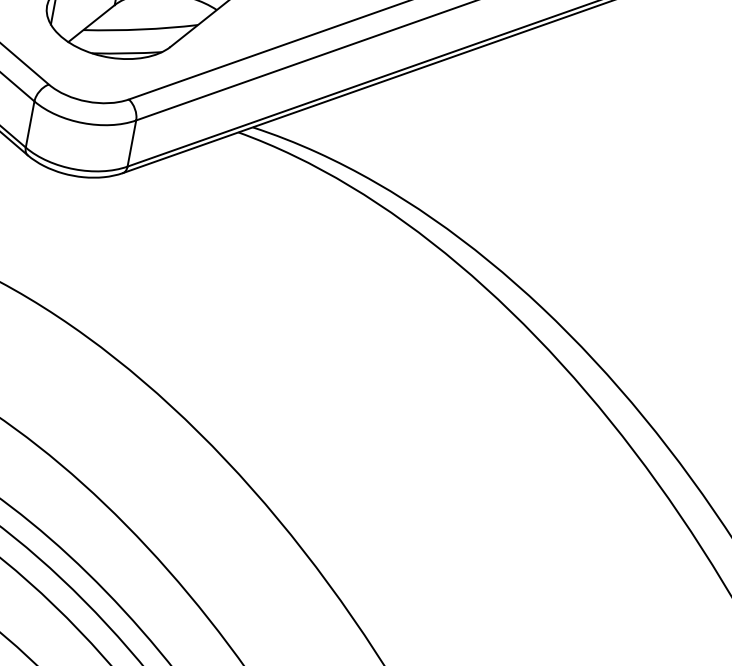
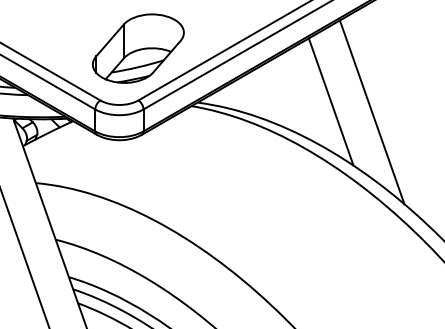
line: (533, 177) -> (330, 101), added
line: (615, 216) -> (371, 112), added

